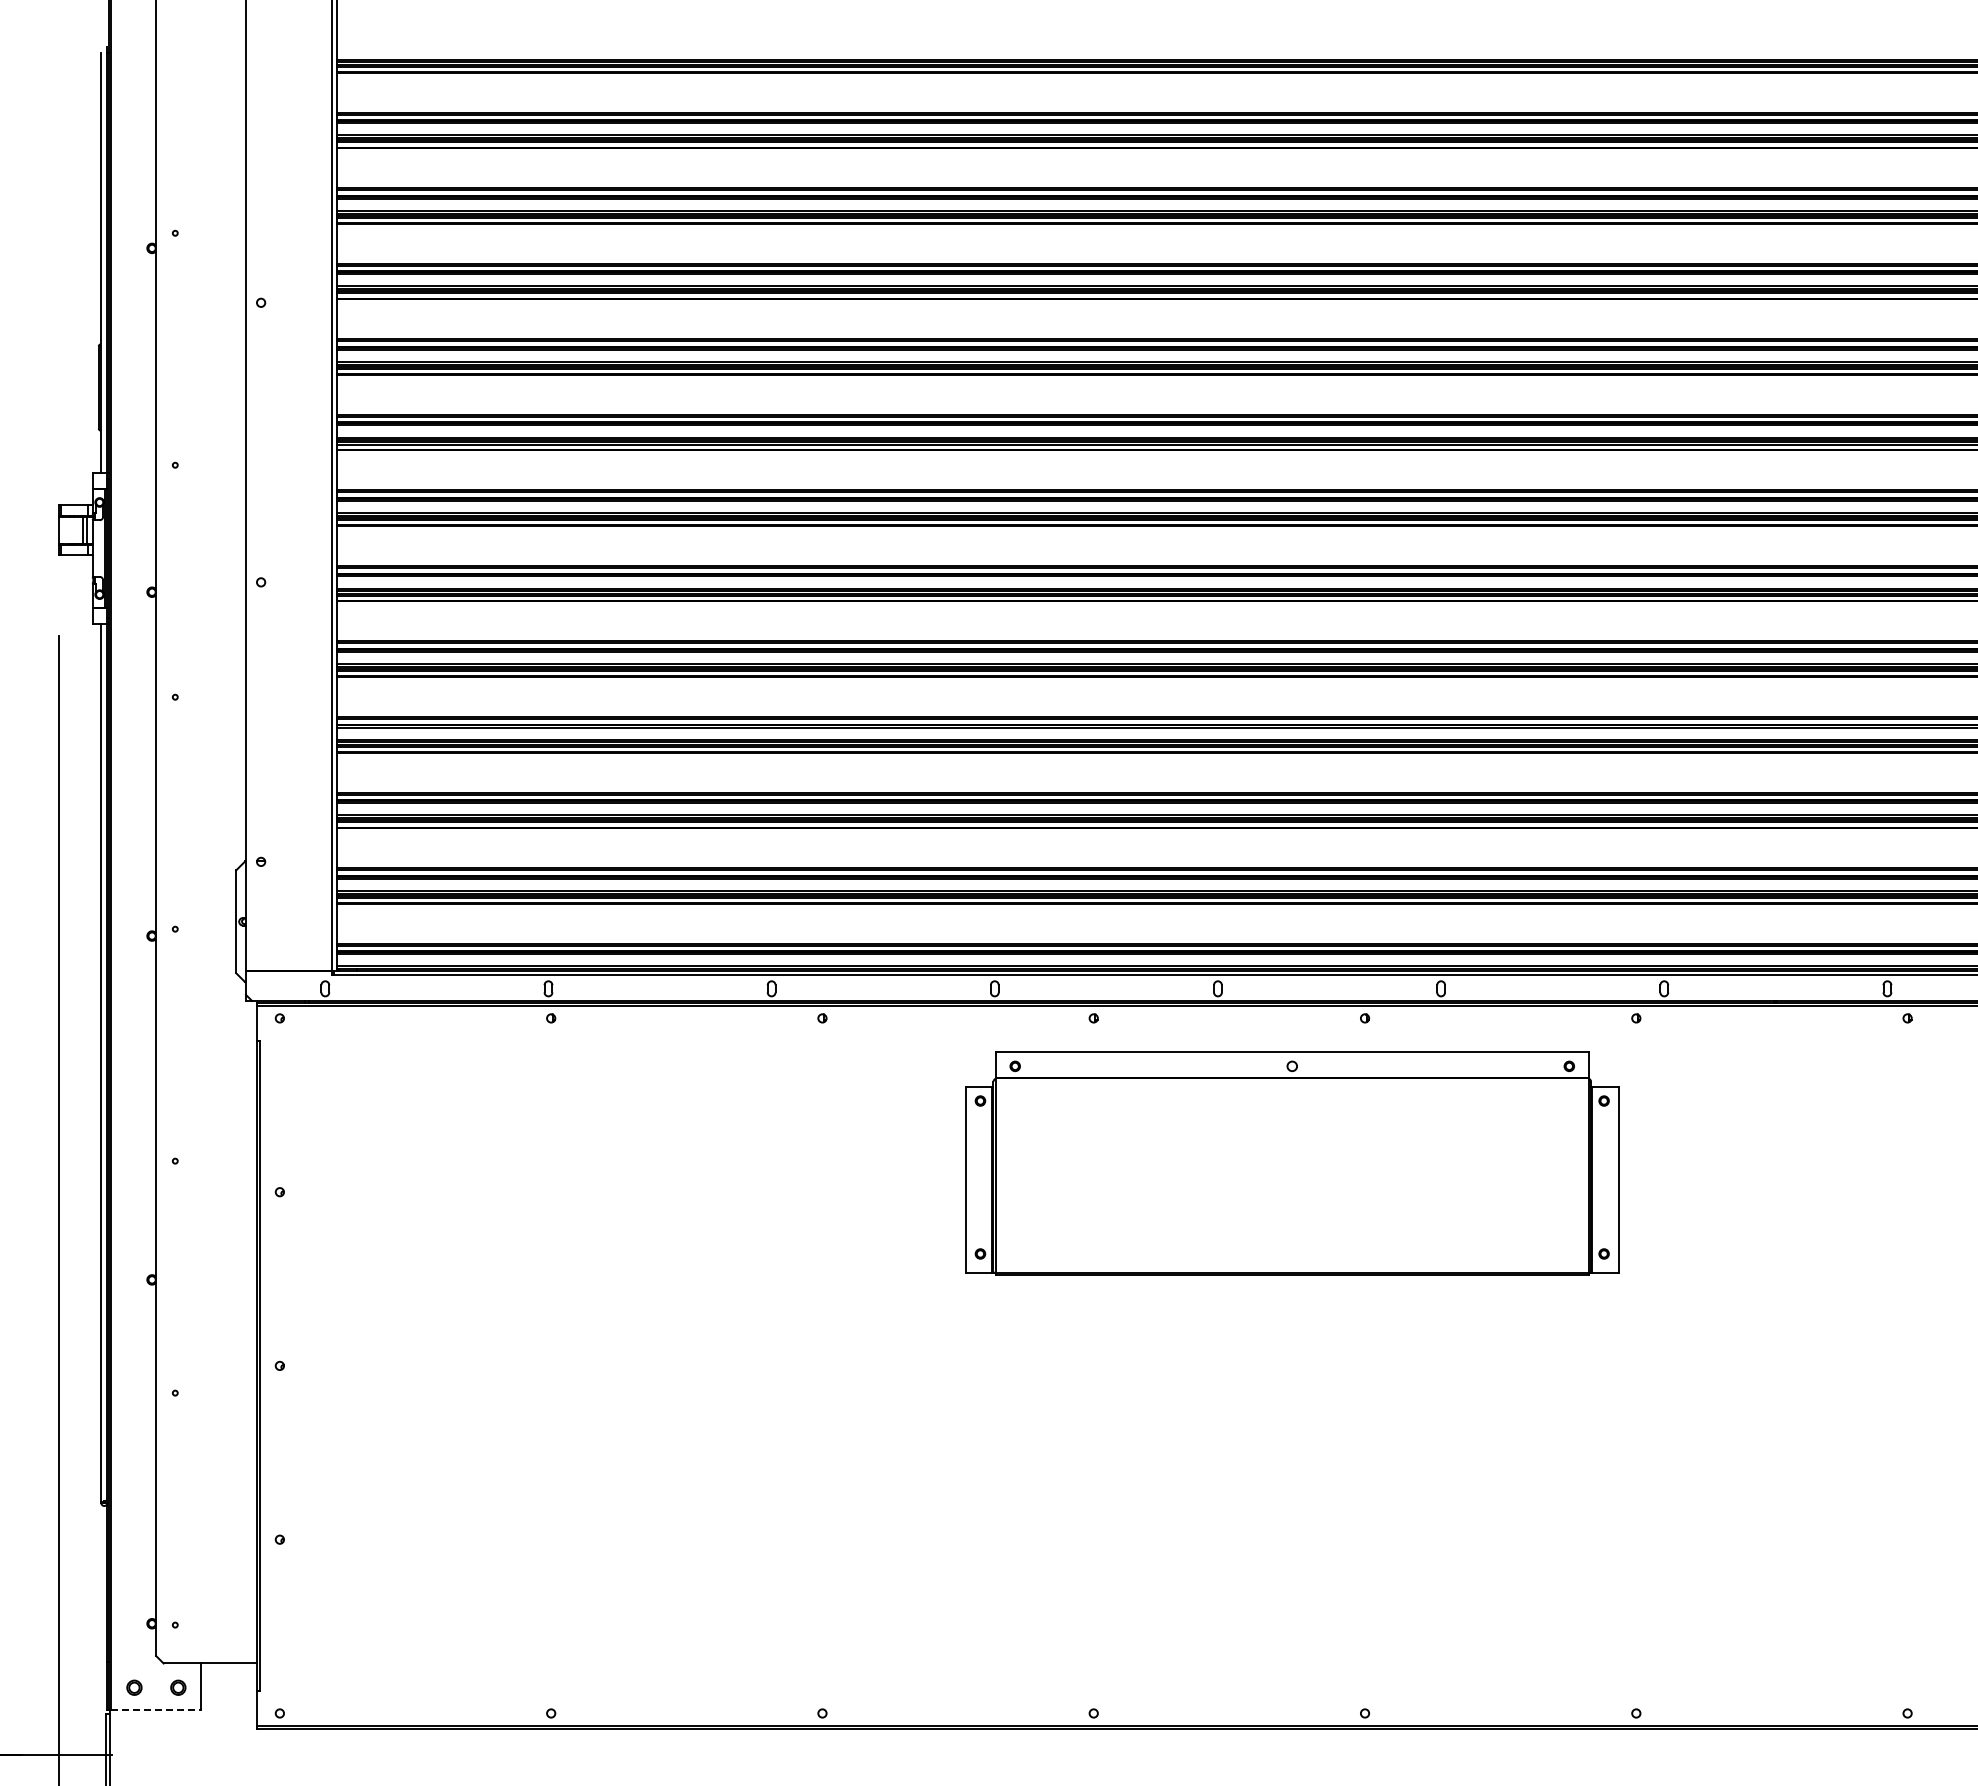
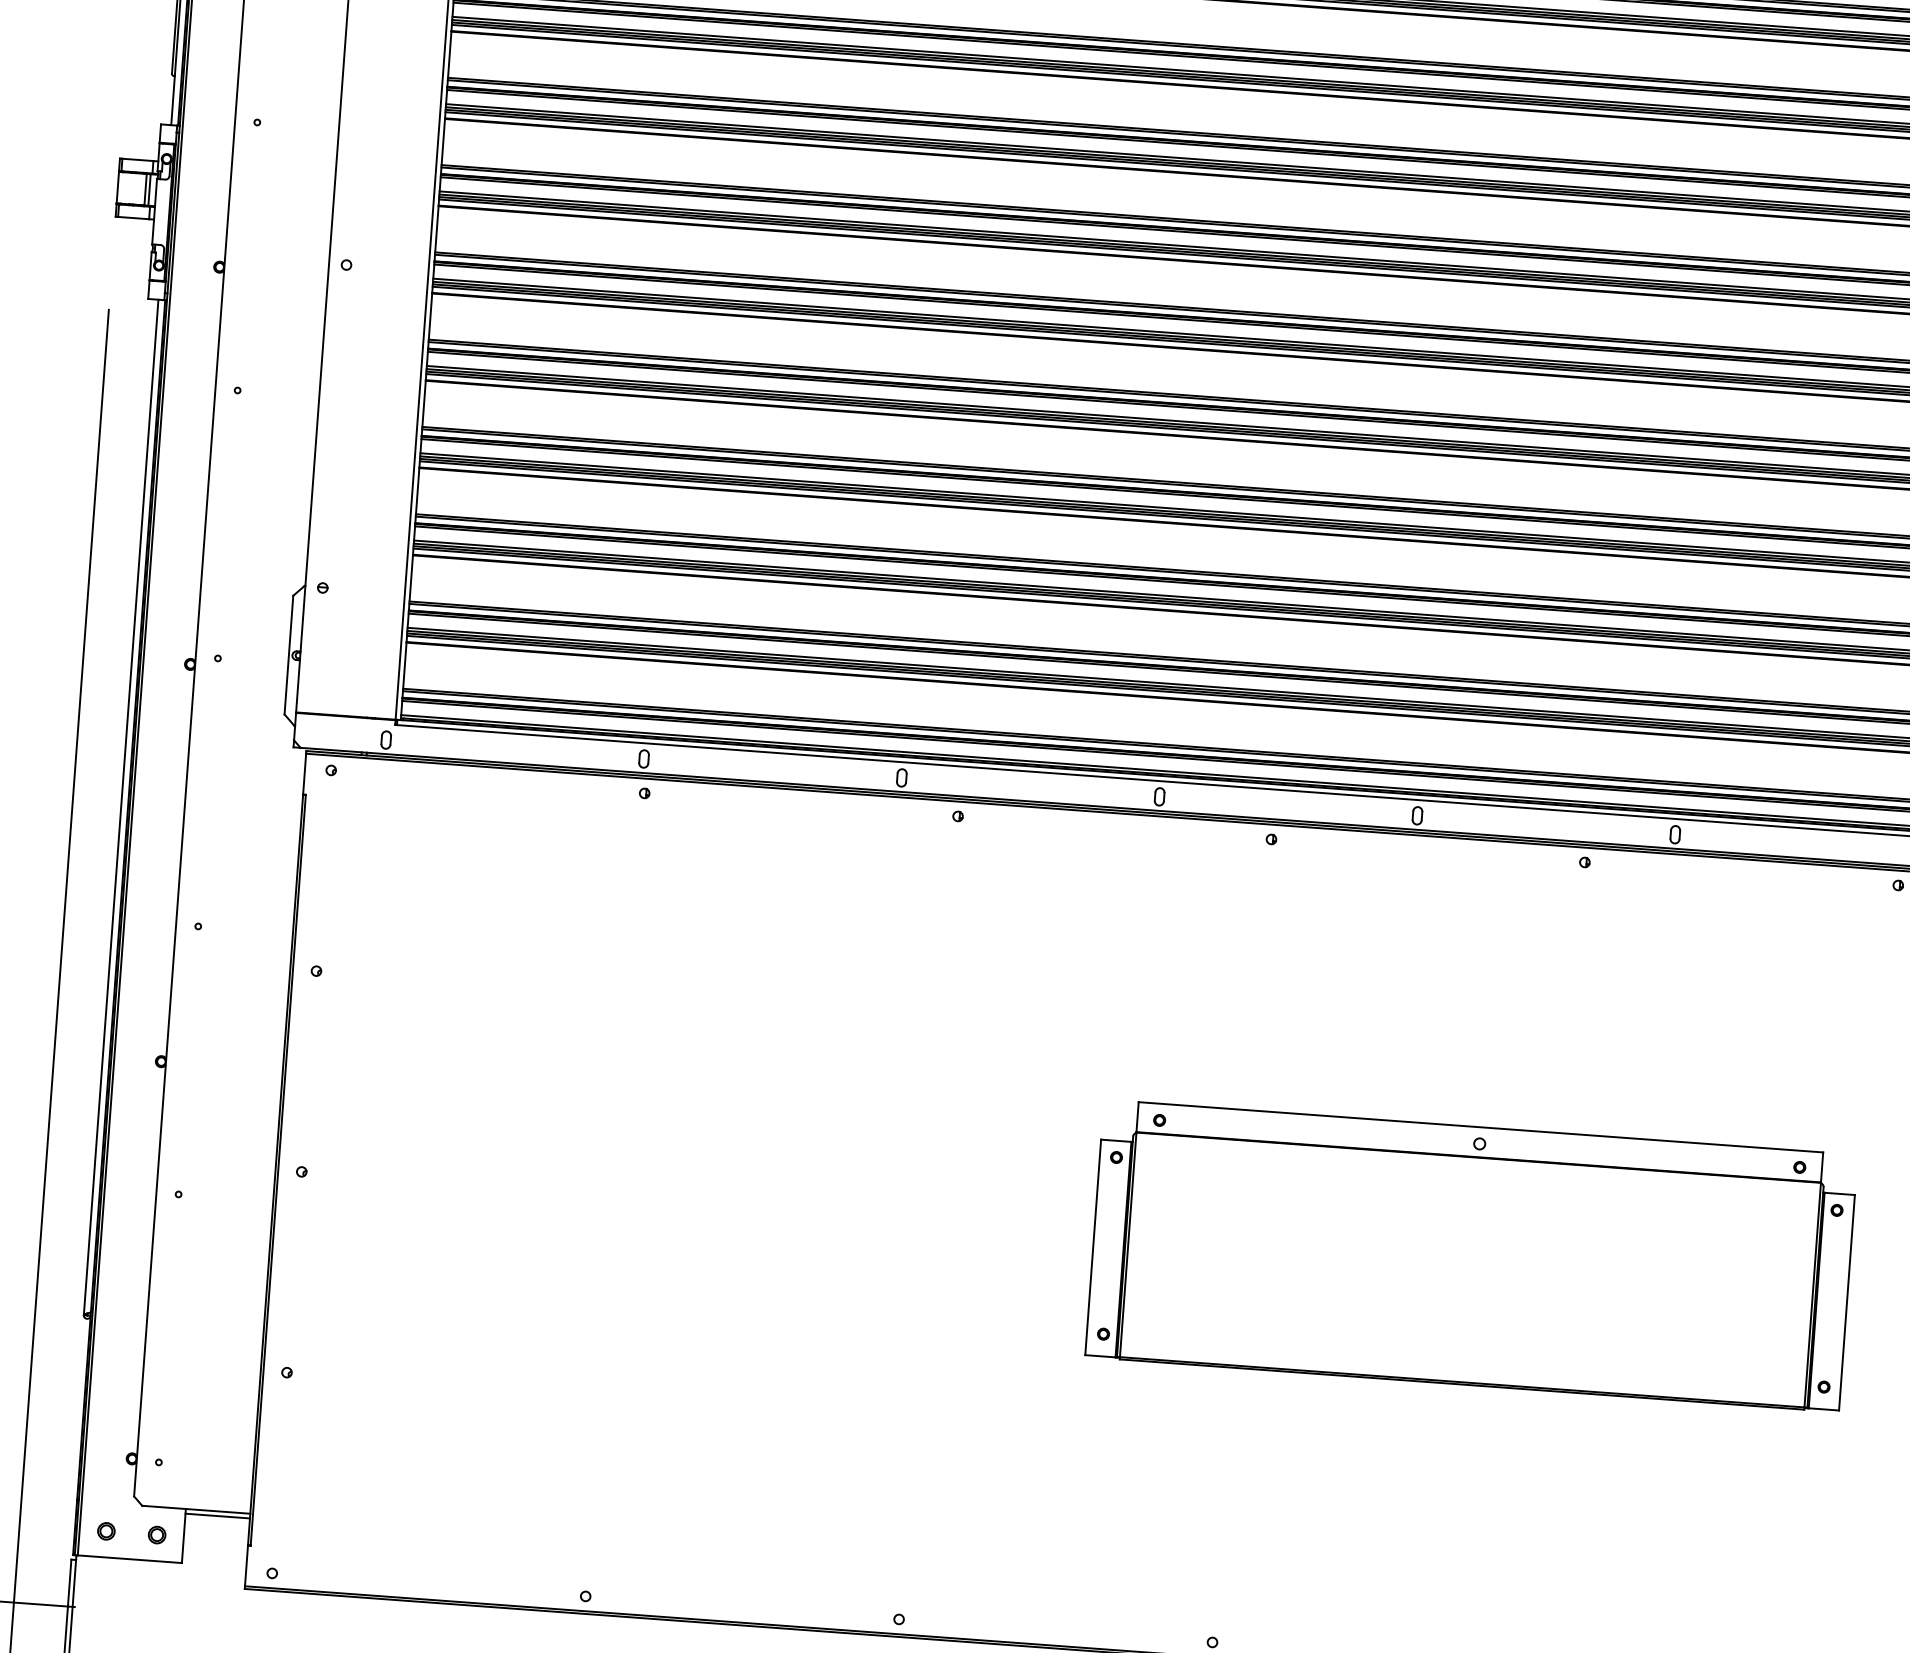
part: (1292, 1163) -> (1471, 1256), moved
line: (229, 1667) -> (217, 1516), added
line: (156, 1710) -> (129, 1559), dashed -> solid

